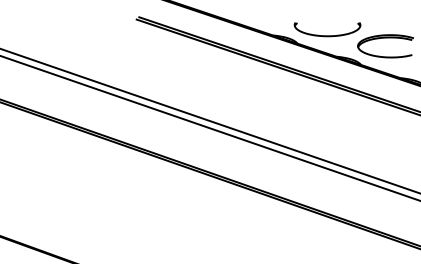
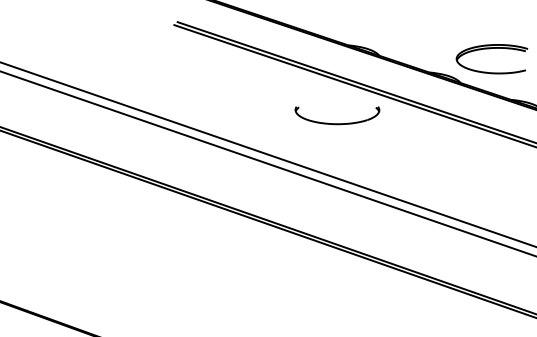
part: (327, 29) -> (337, 115), moved

